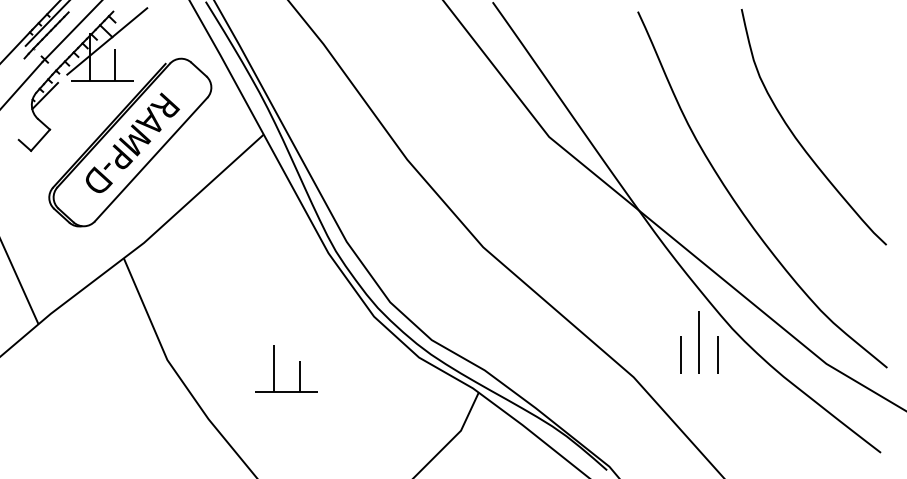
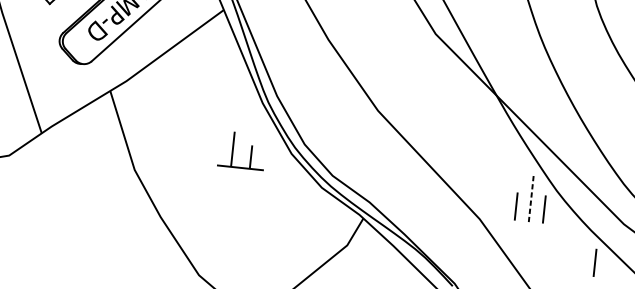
line: (699, 342) -> (531, 198), solid -> dashed
part: (274, 368) -> (233, 149), moved
line: (792, 418) -> (594, 262), added

